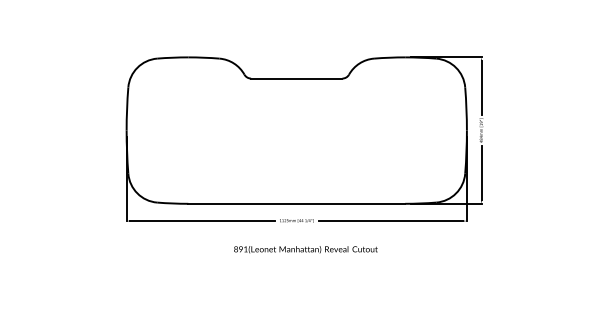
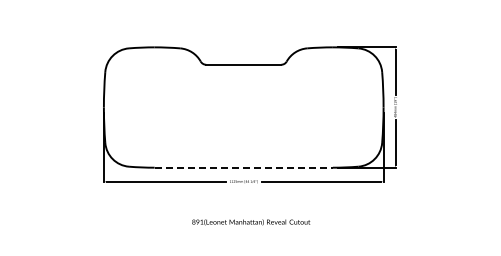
line: (297, 203) -> (244, 167), solid -> dashed
text: (306, 249) -> (251, 222), moved

